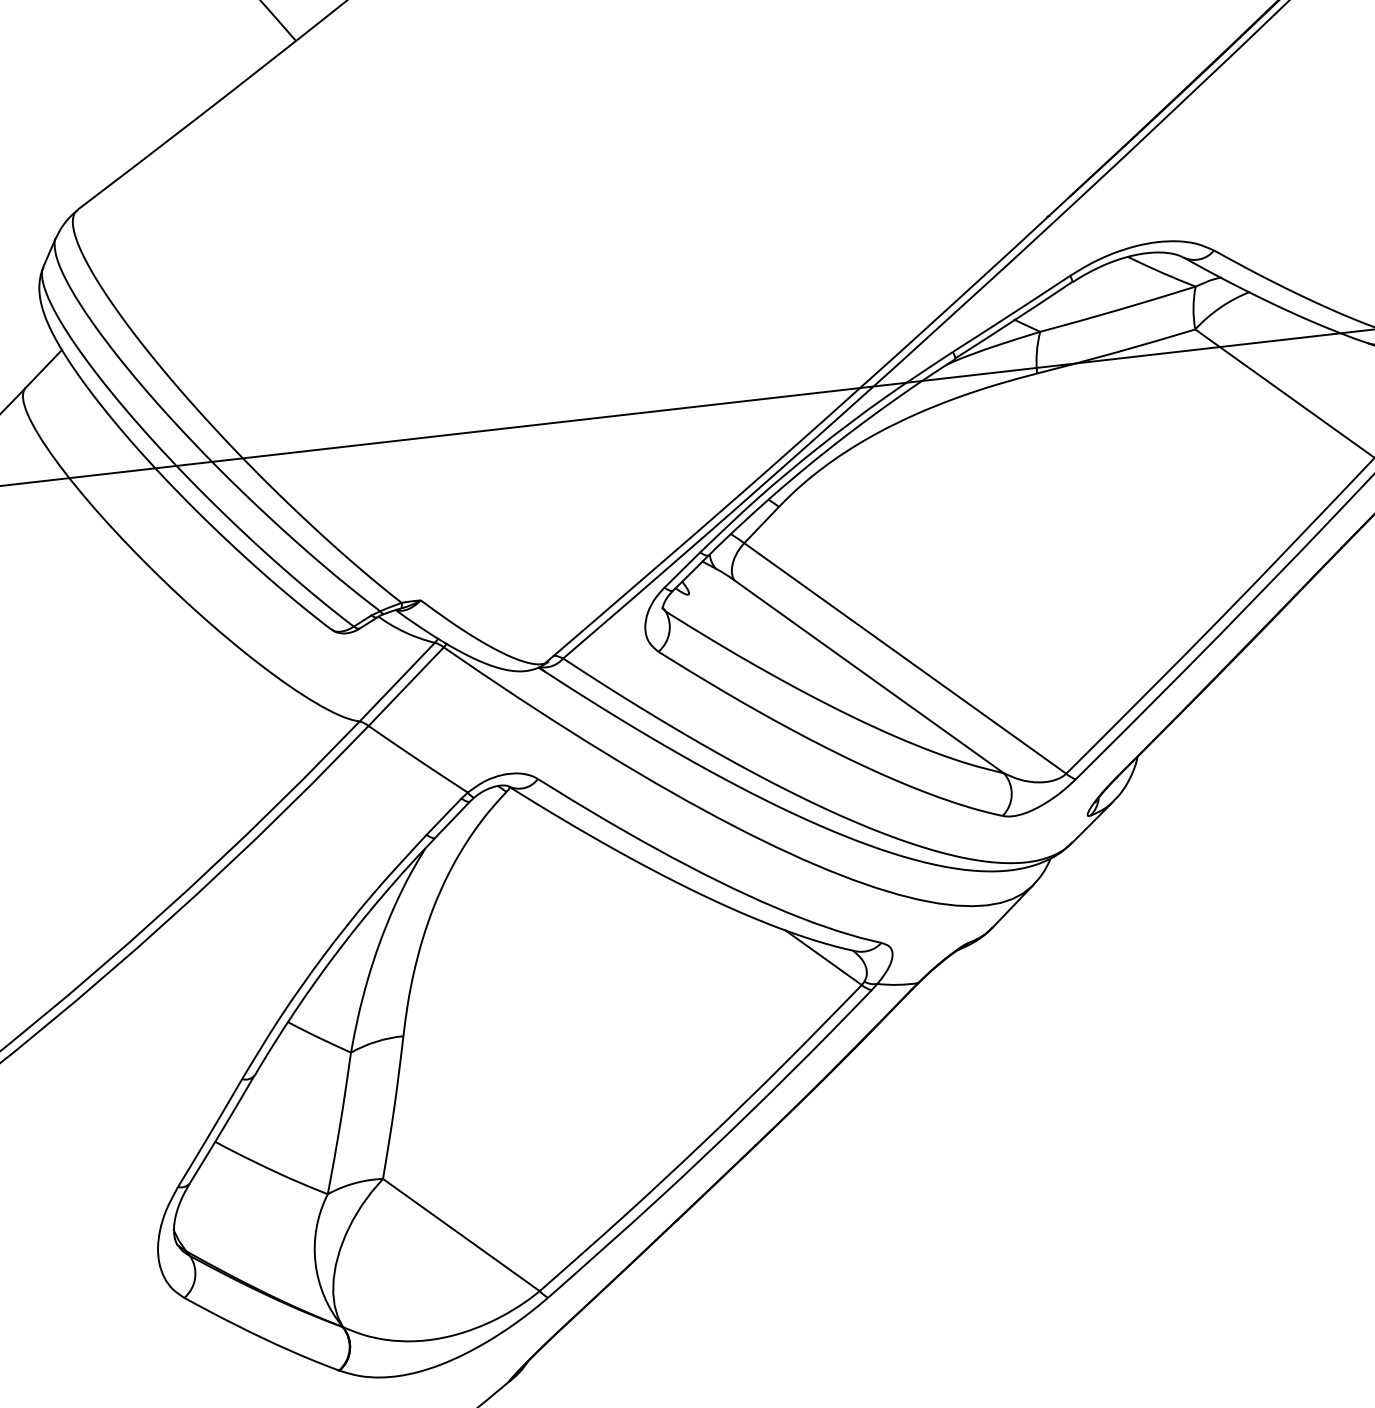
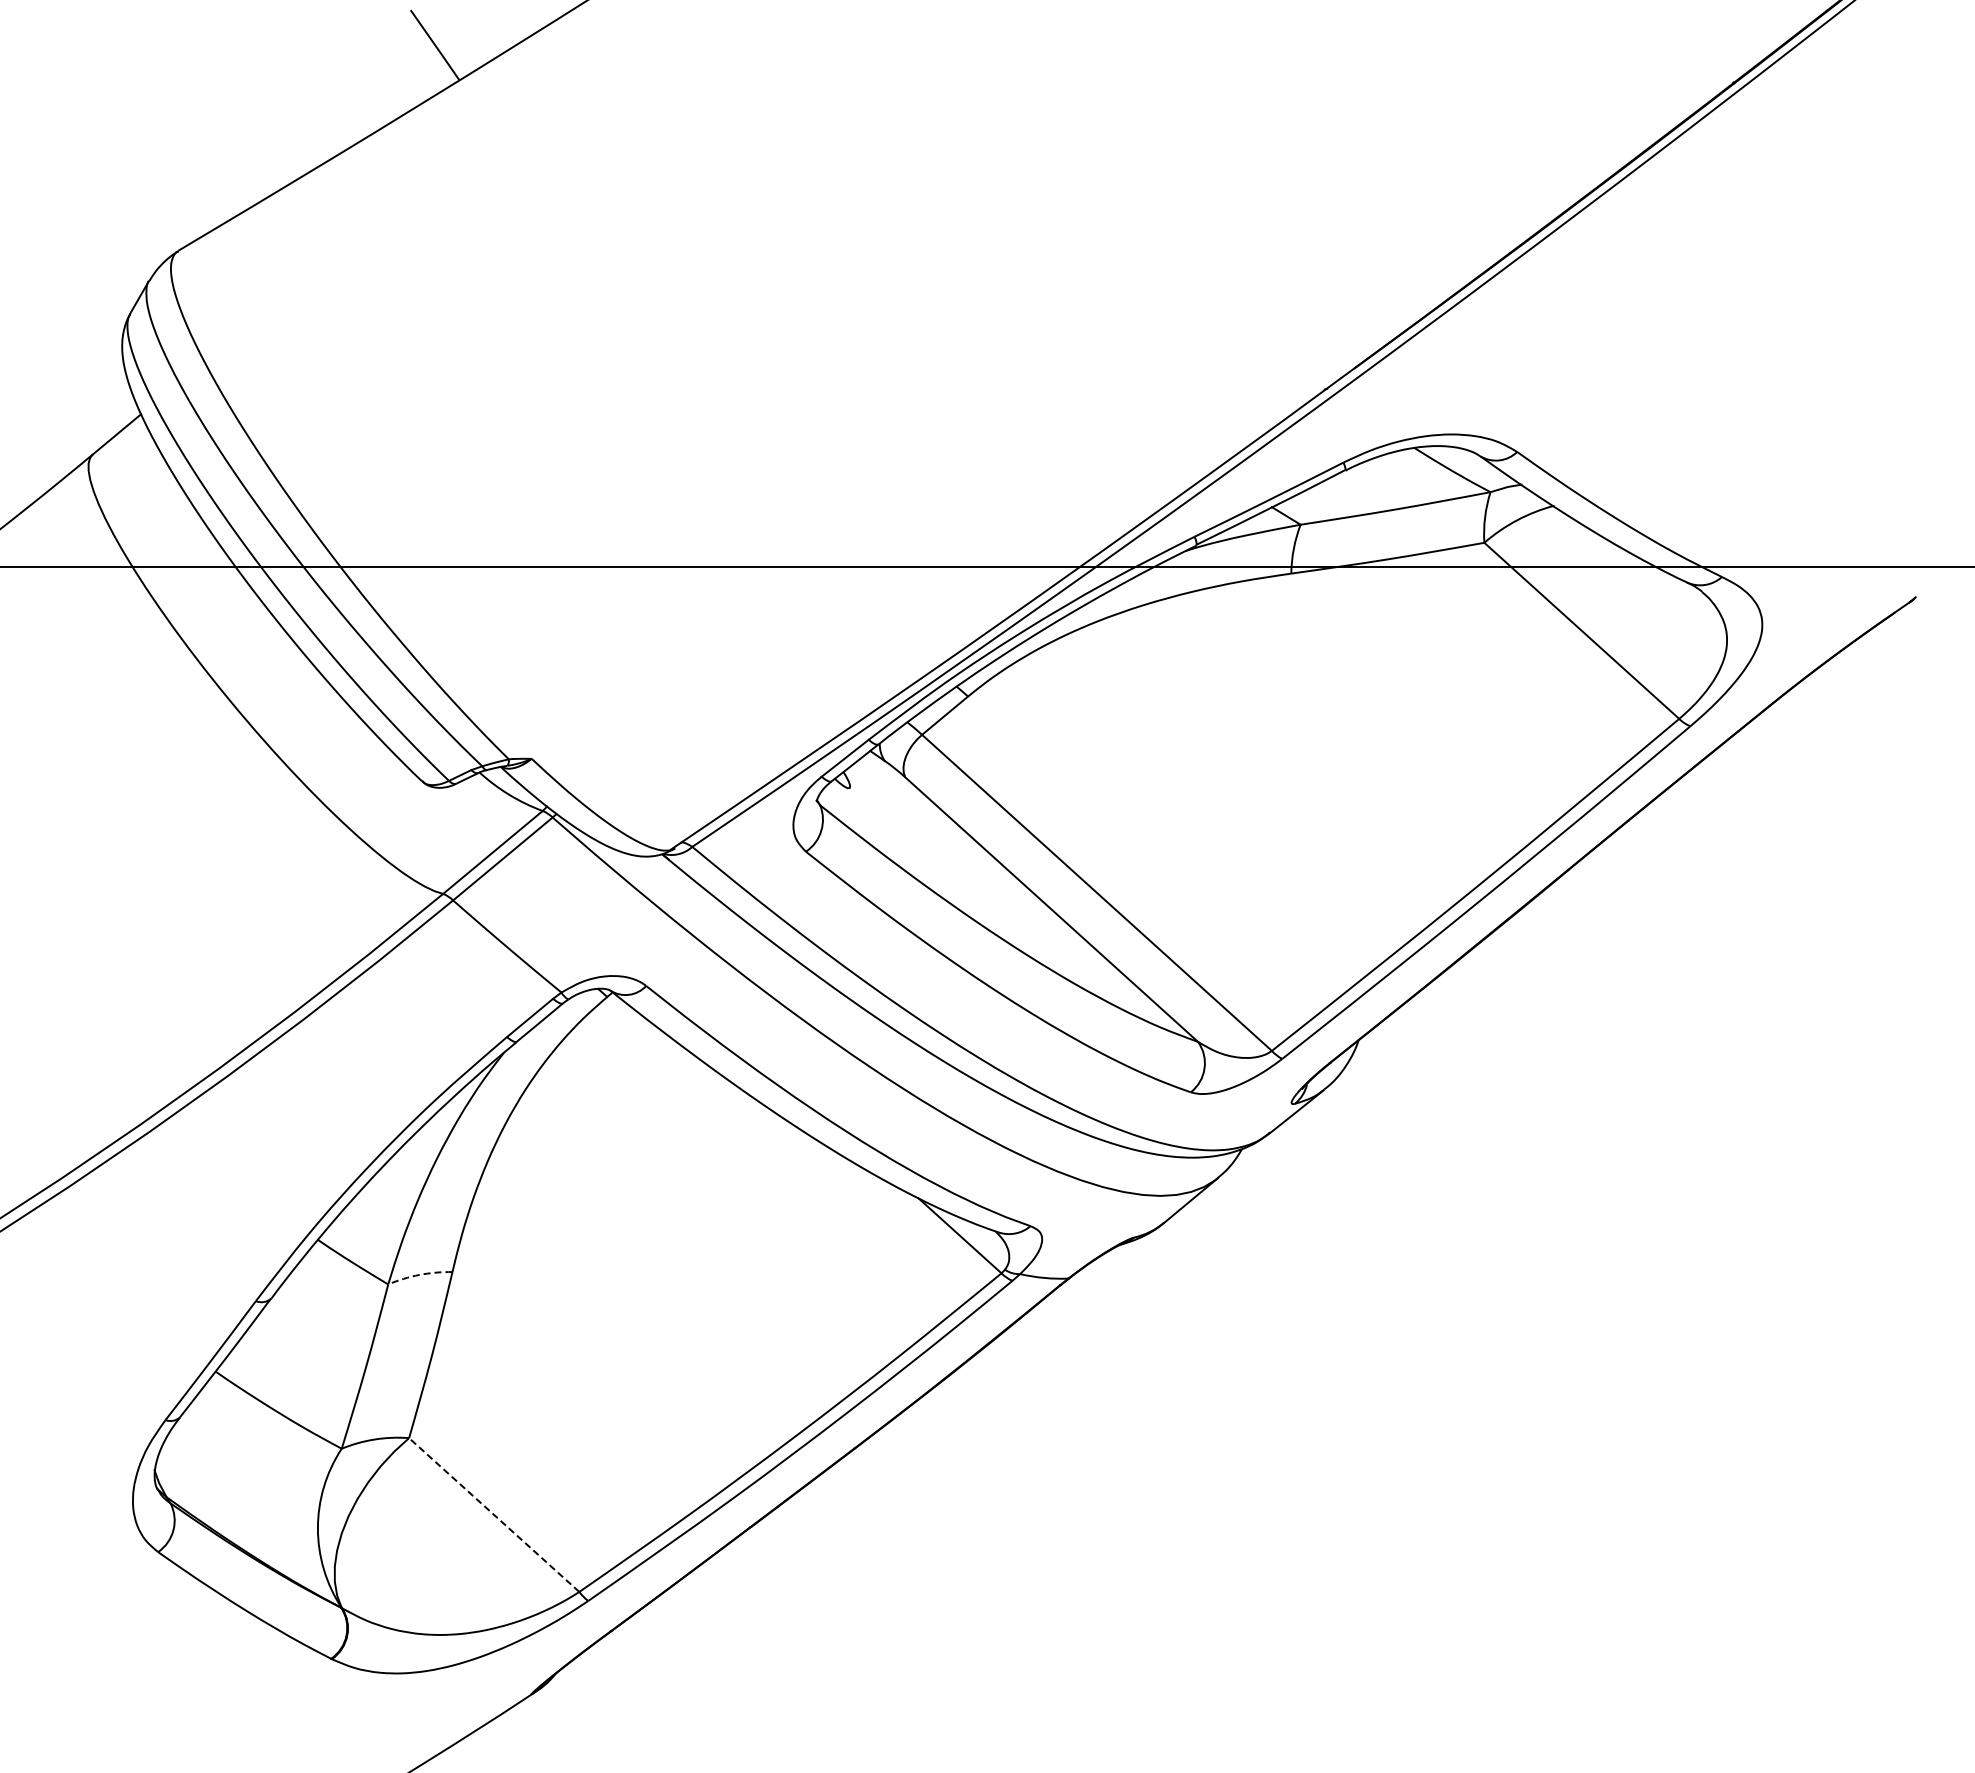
arc: (376, 1041) -> (419, 1274), solid -> dashed
line: (461, 1235) -> (494, 1515), solid -> dashed

